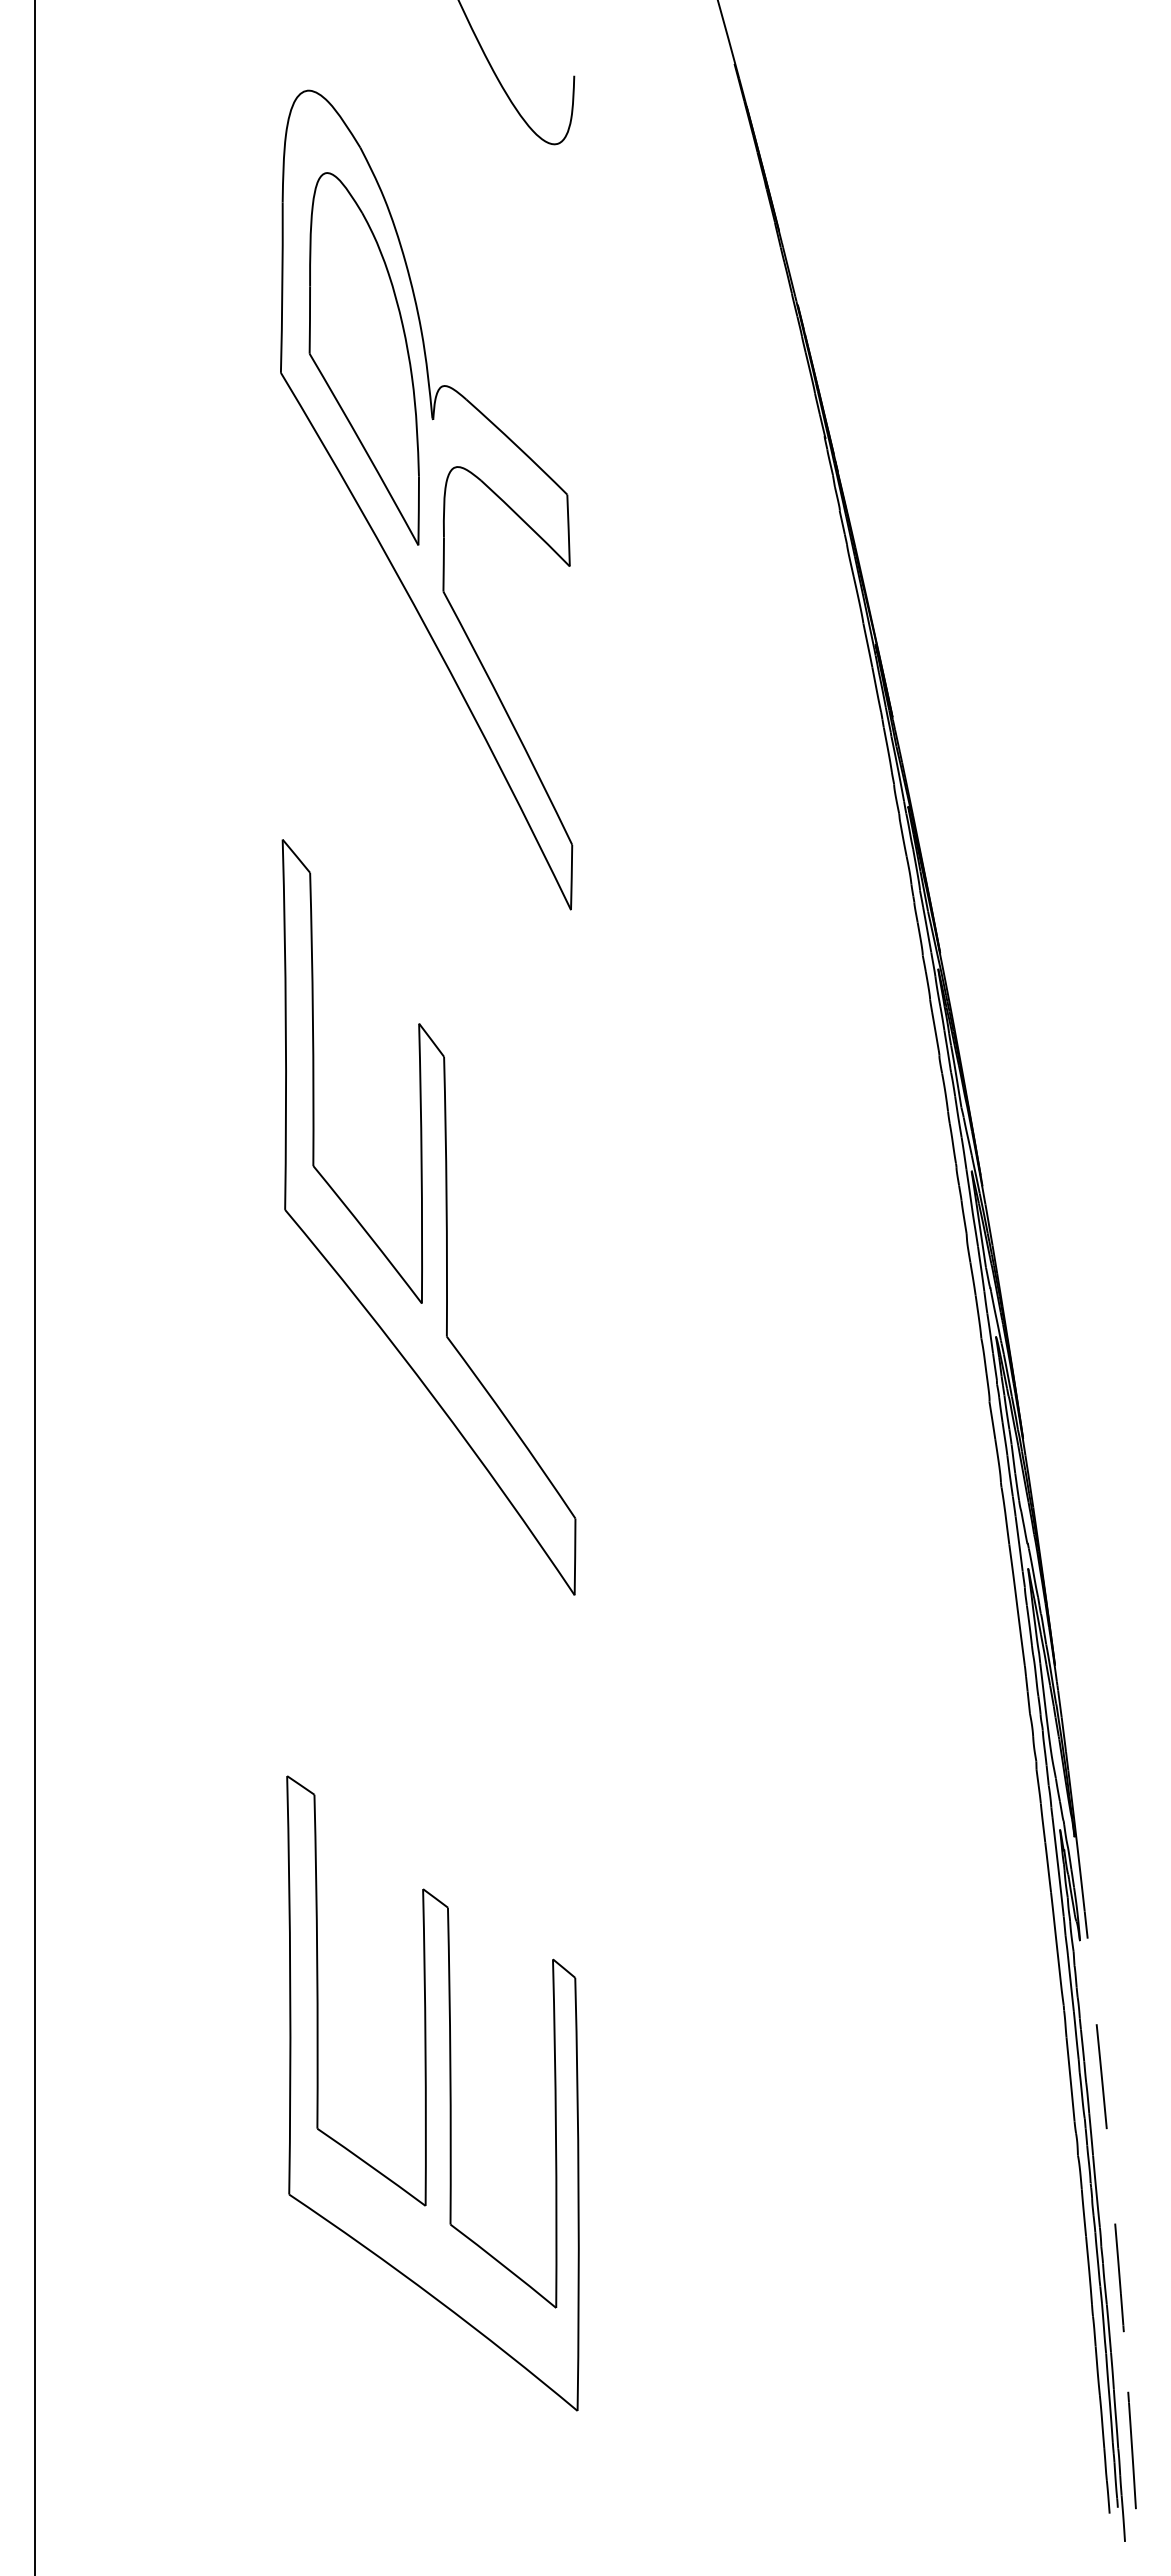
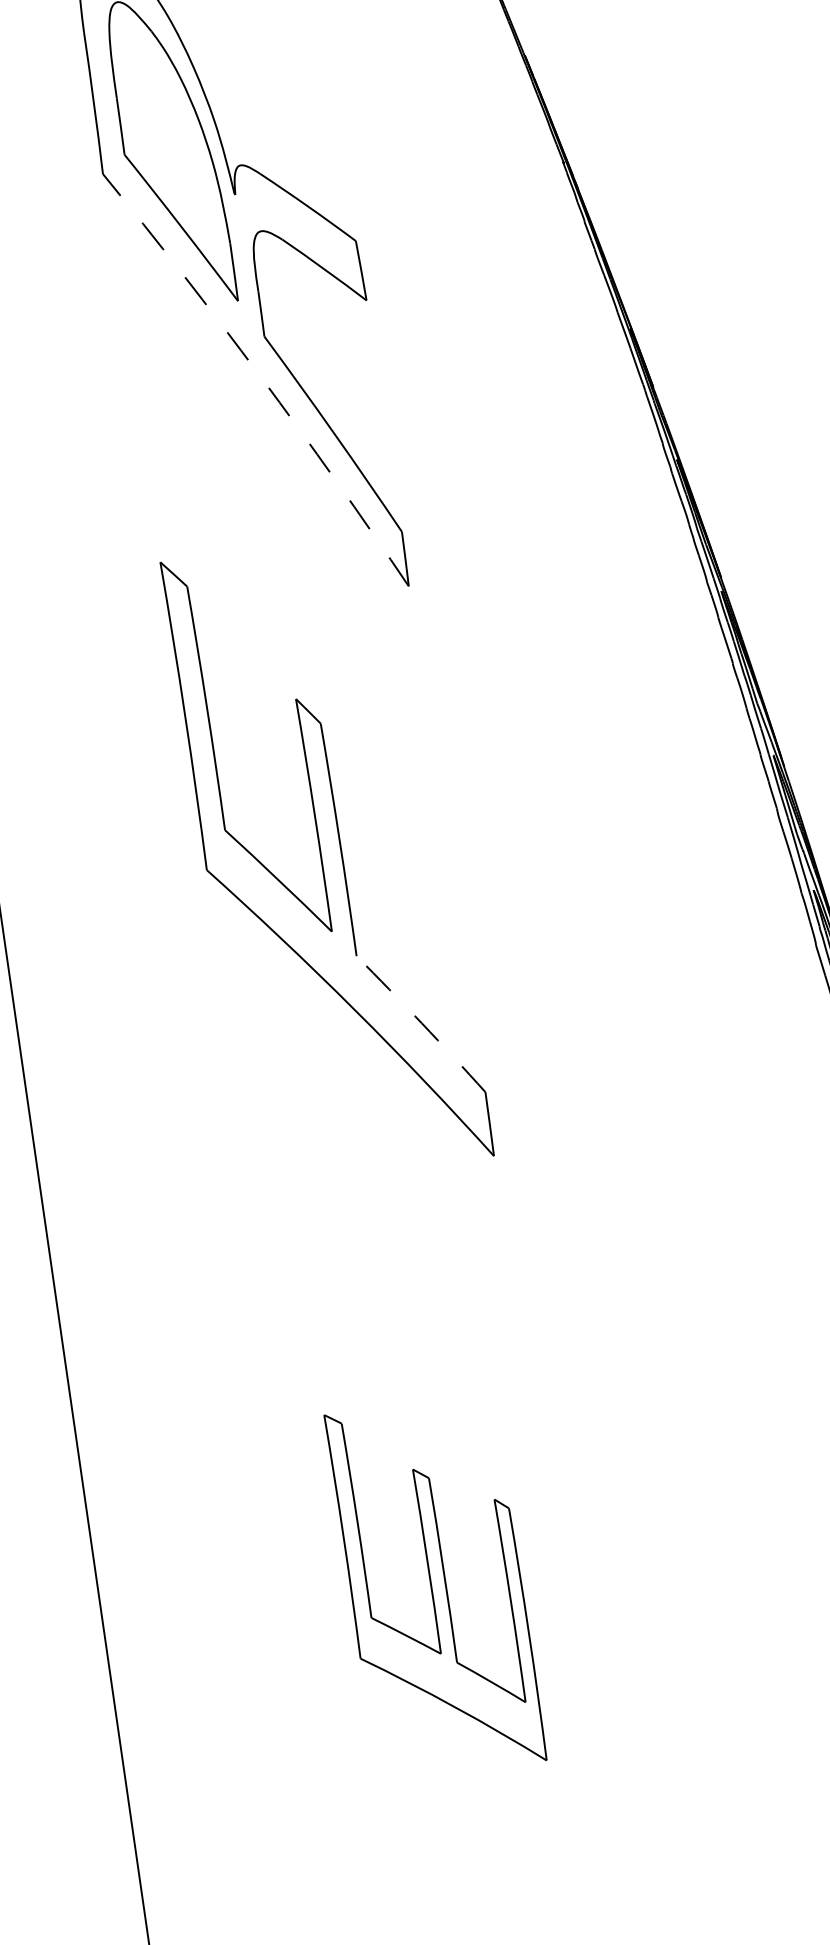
arc: (432, 638) -> (260, 376), solid -> dashed
arc: (512, 1426) -> (422, 1023), solid -> dashed
part: (432, 2093) -> (435, 1587), size x0.7

